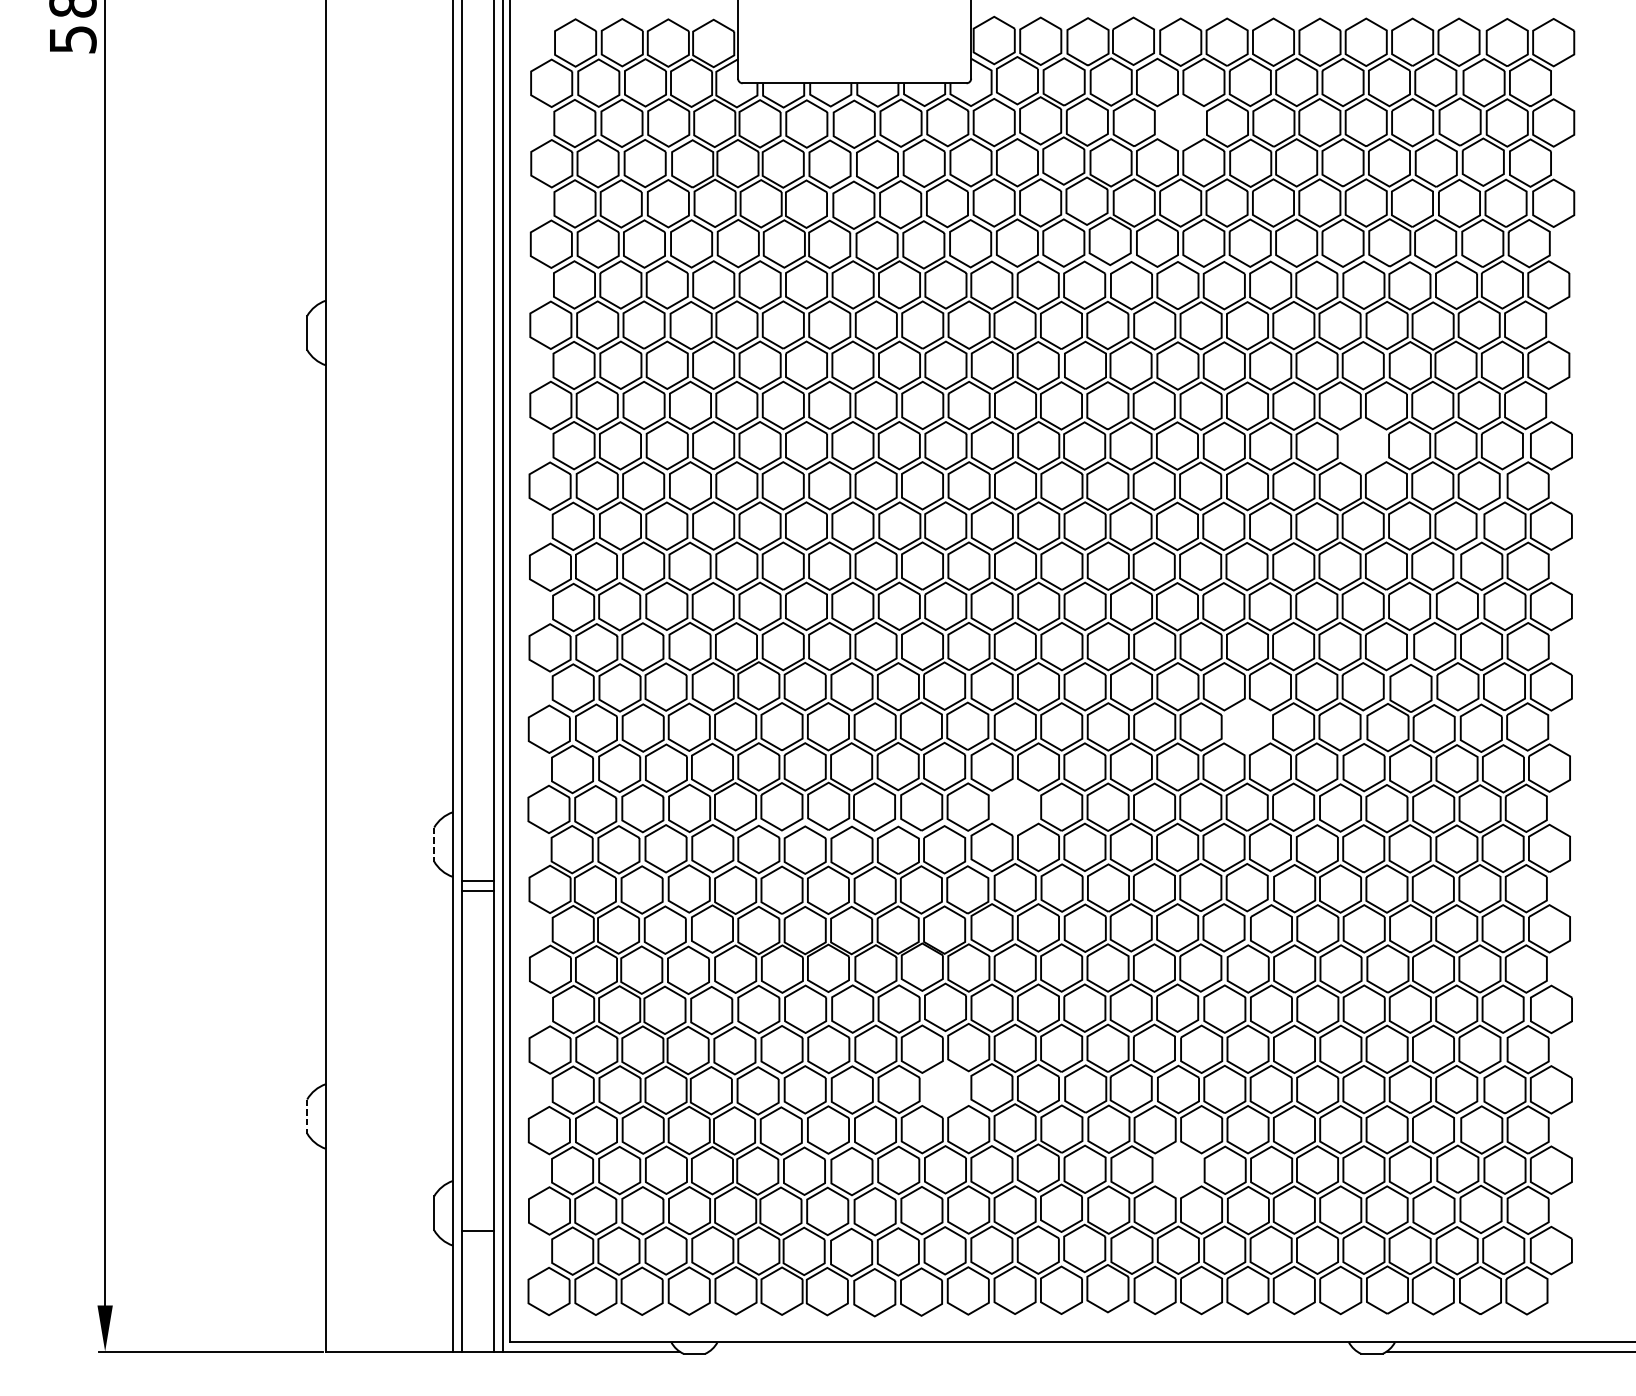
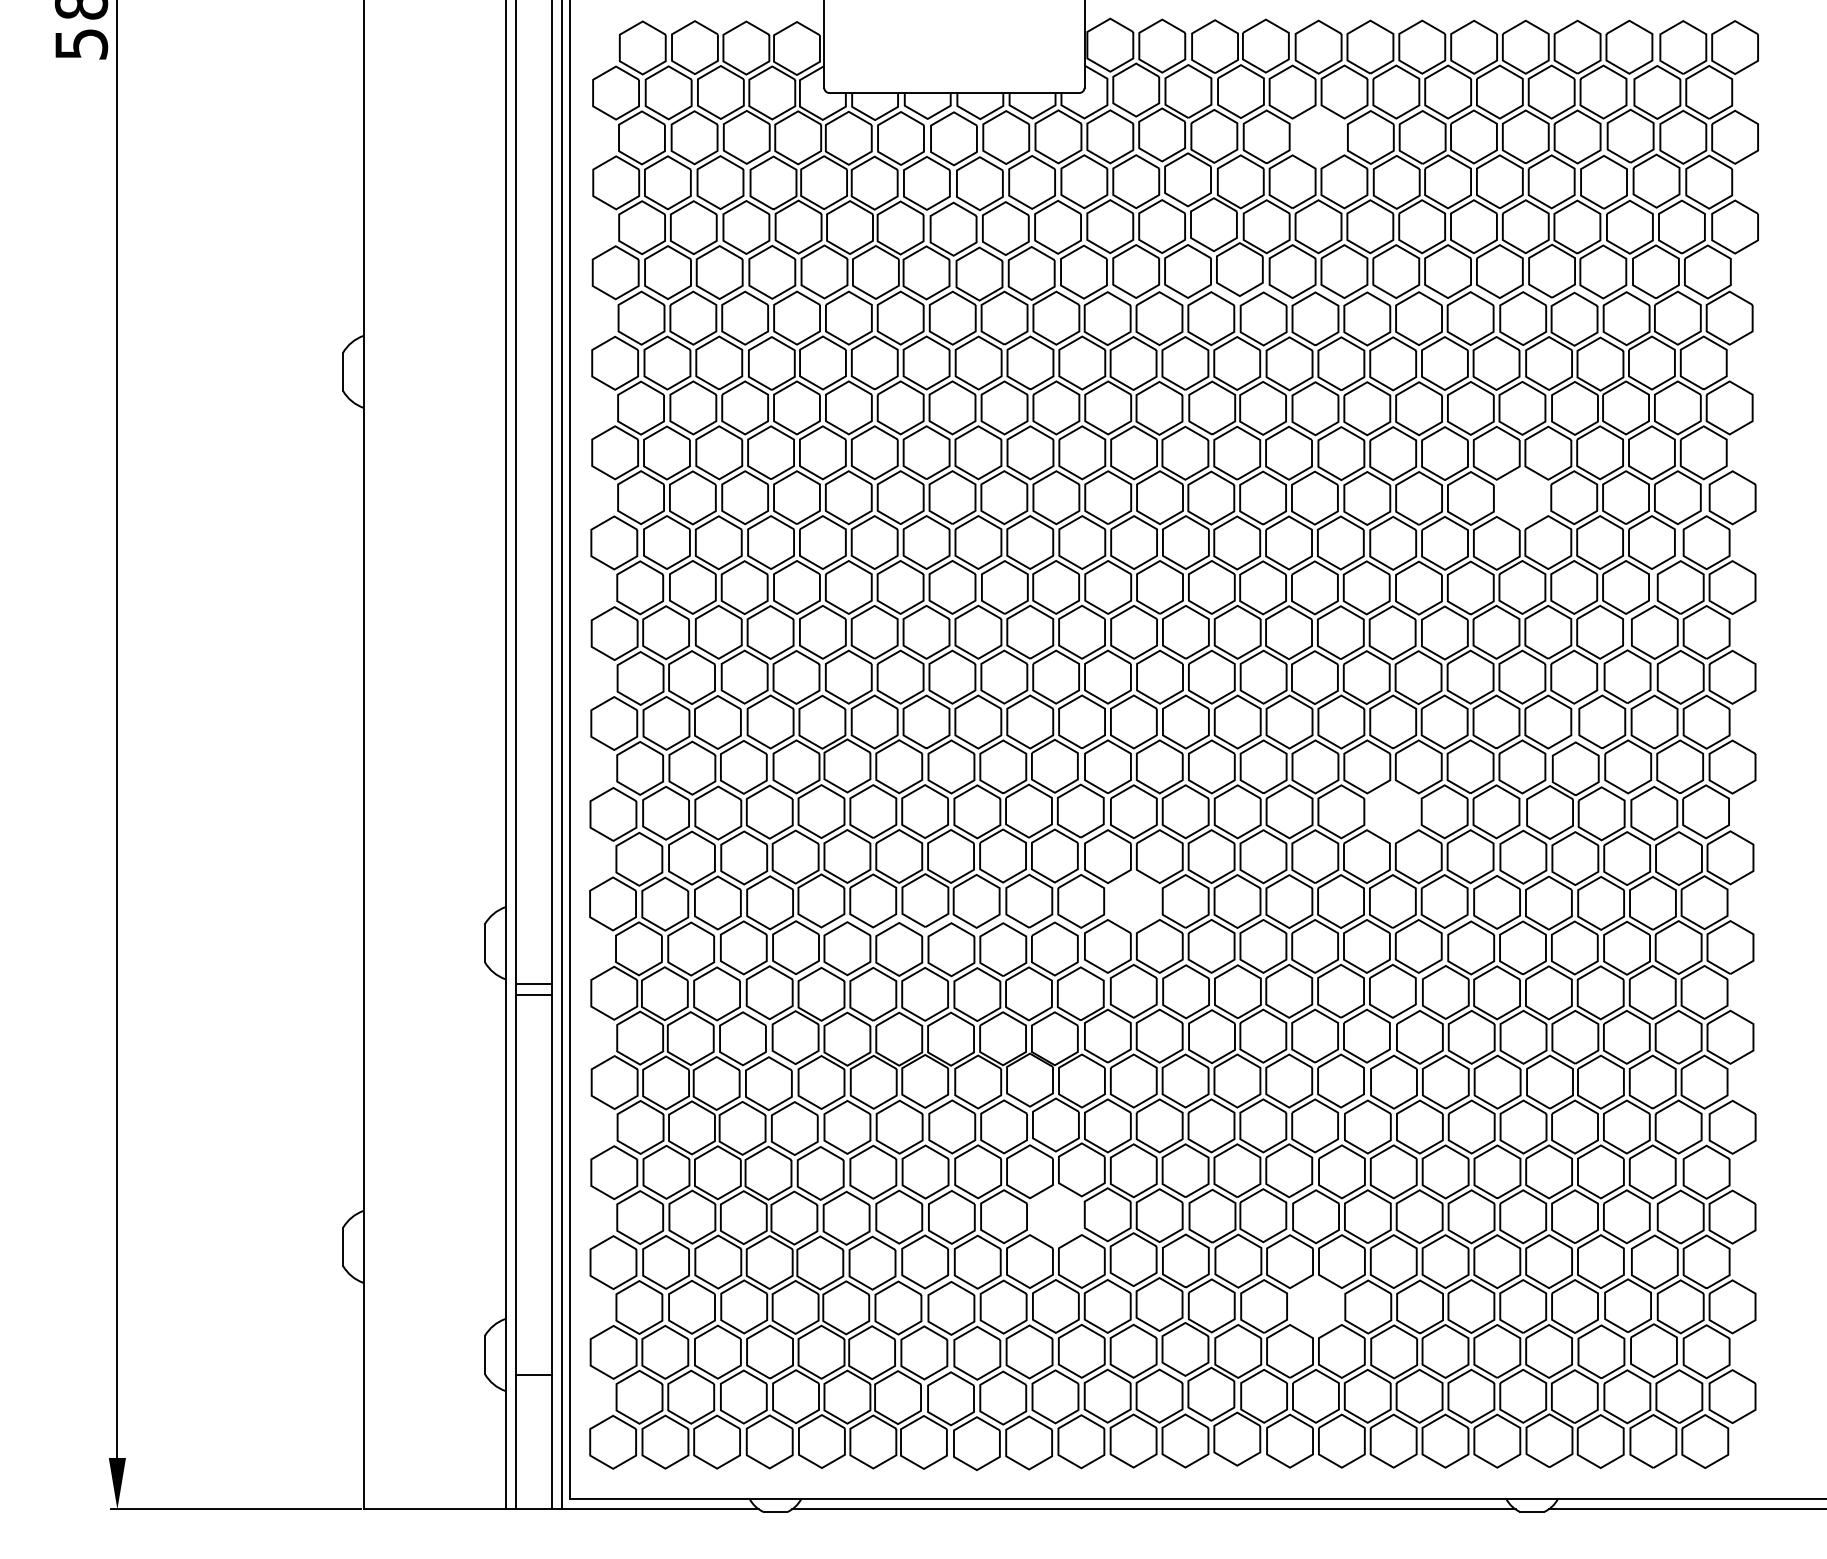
line: (433, 844) -> (484, 943), dashed -> solid
line: (307, 1116) -> (343, 1246), dashed -> solid
line: (1032, 1351) -> (1153, 1509), added

